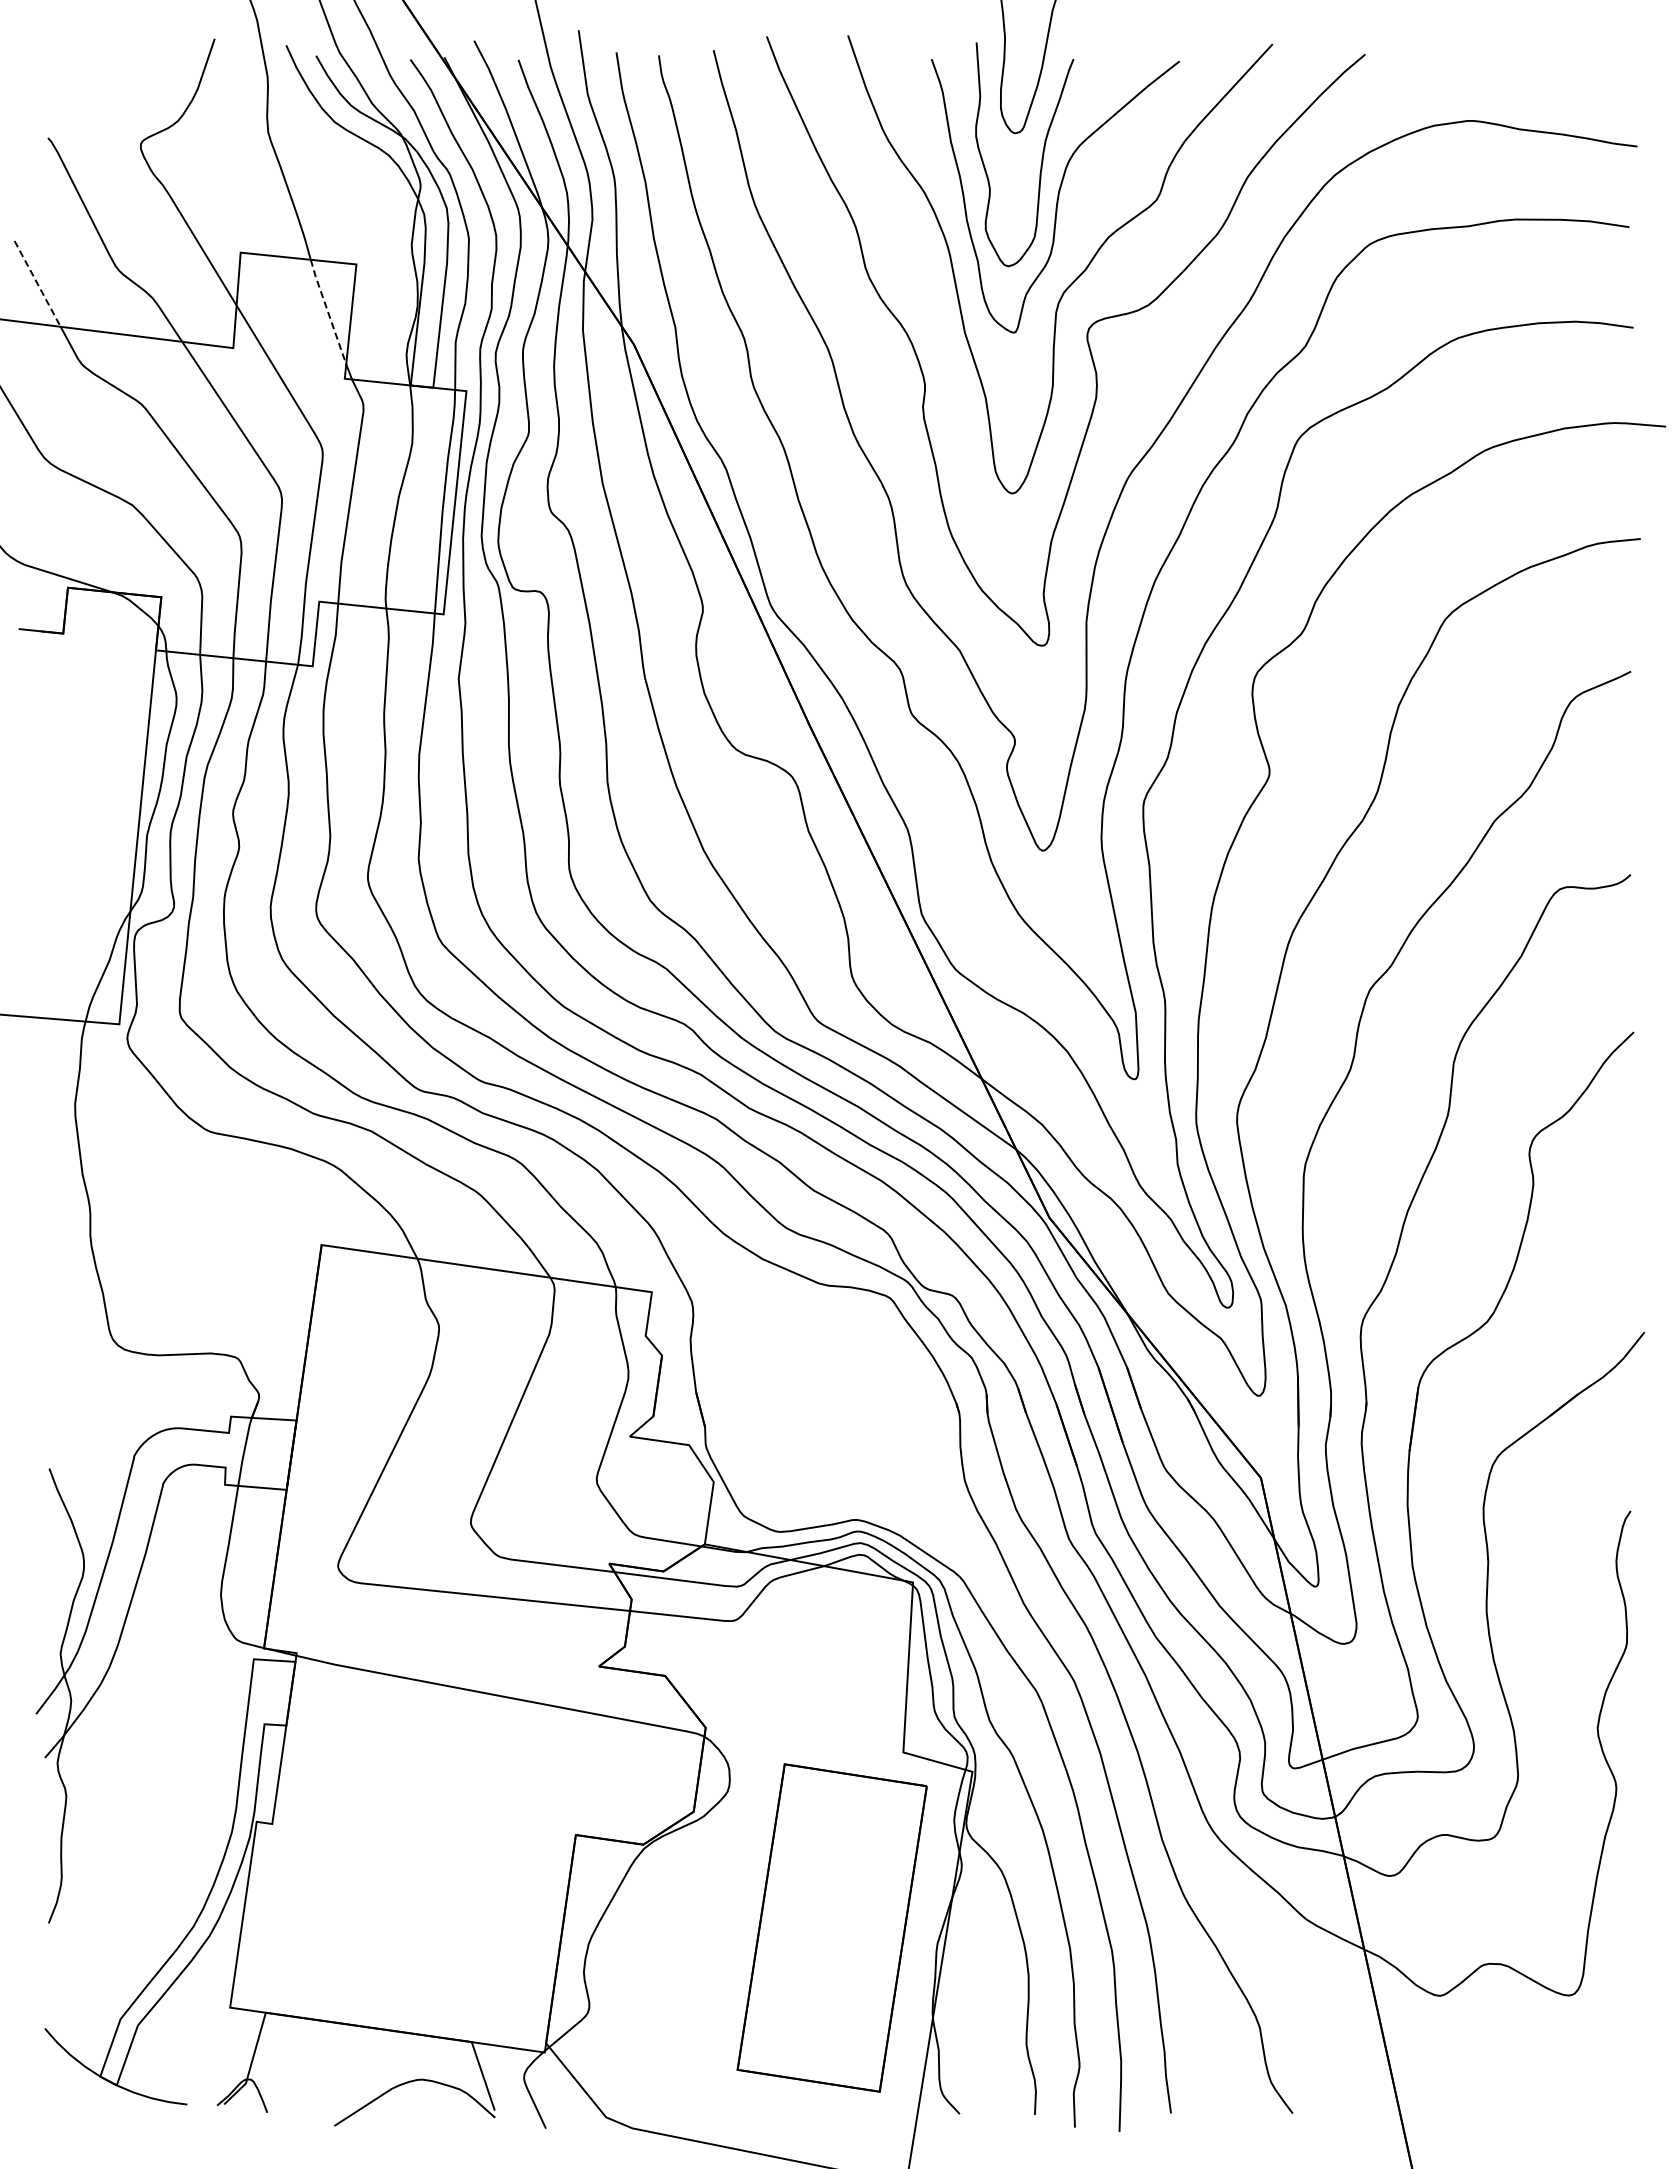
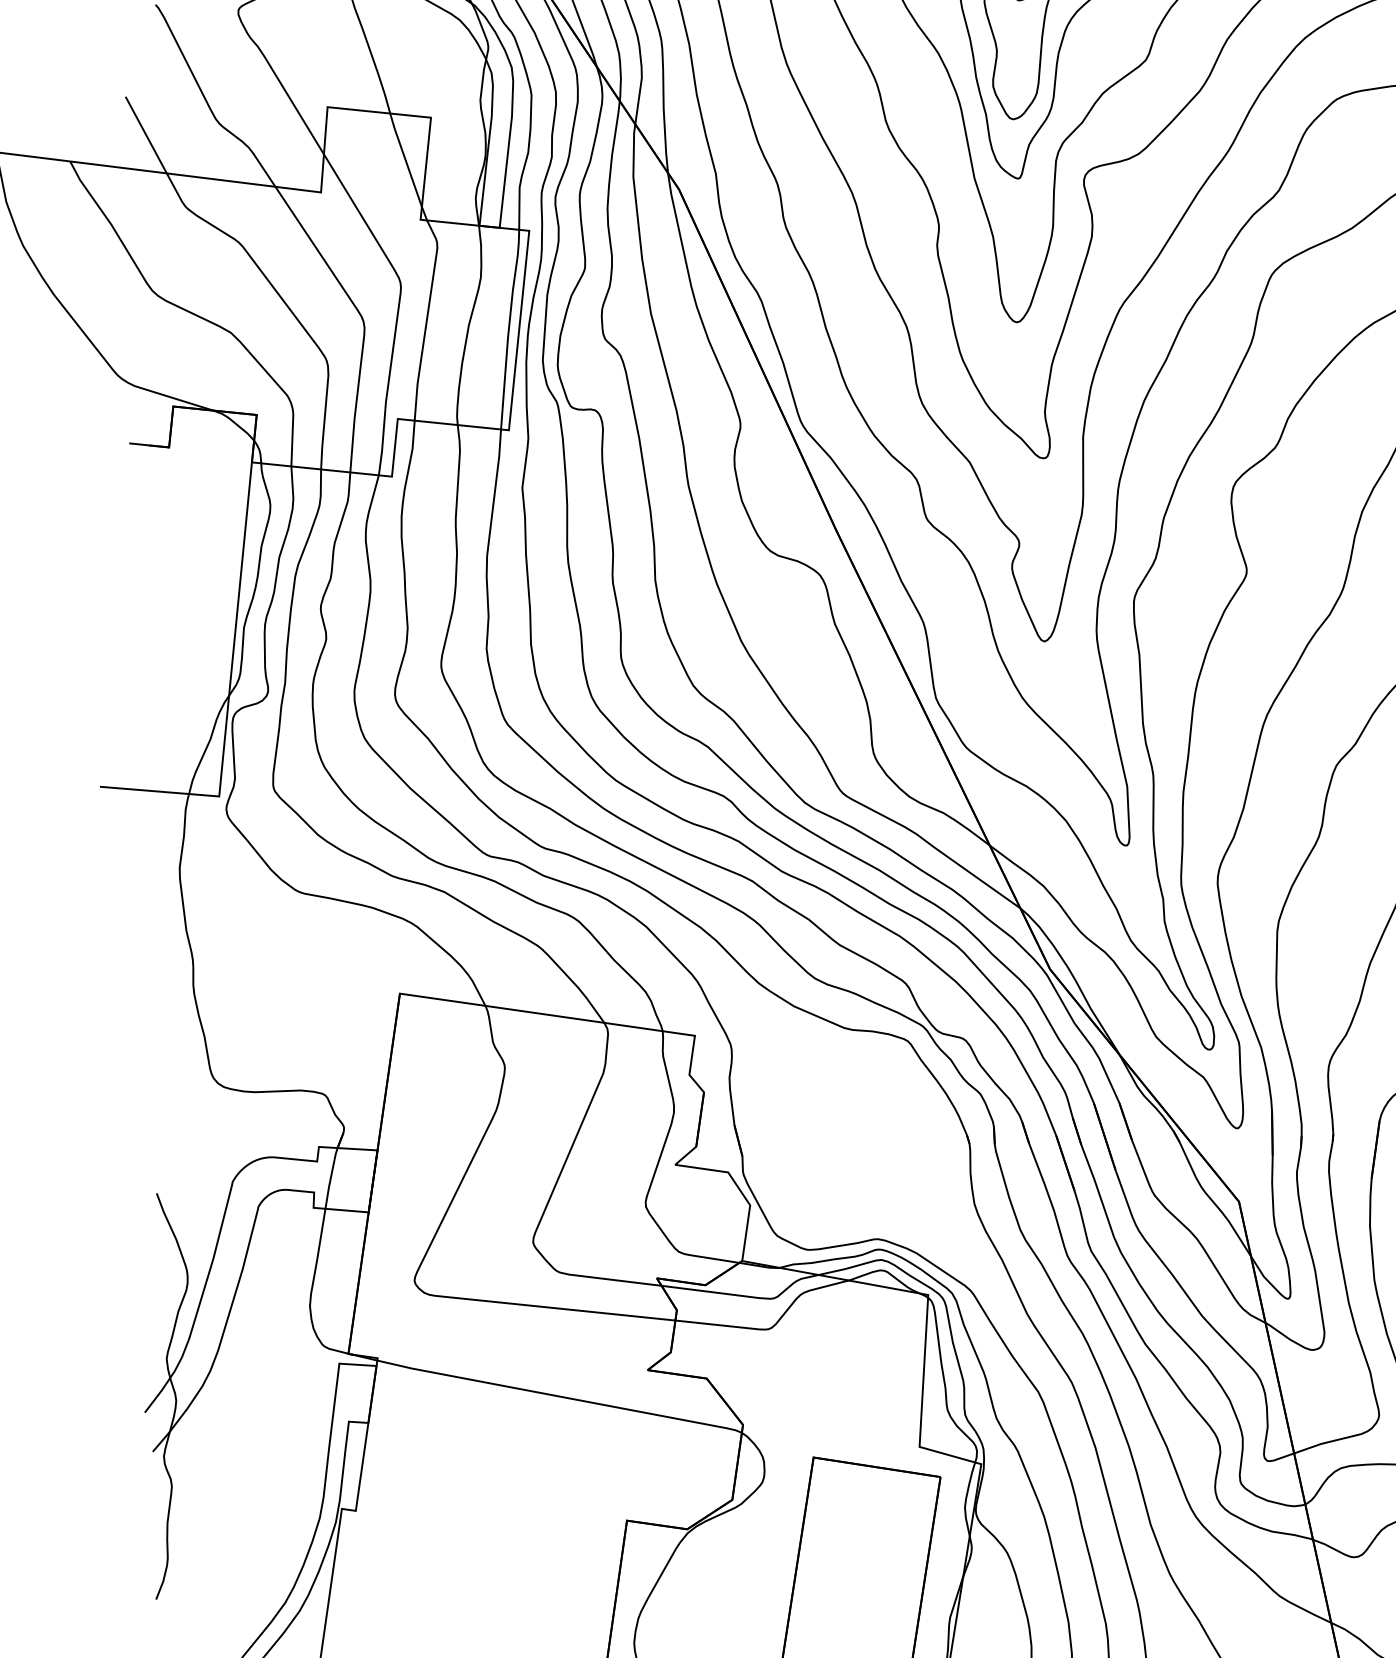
line: (37, 283) -> (146, 134), dashed -> solid
line: (327, 311) -> (405, 159), dashed -> solid

